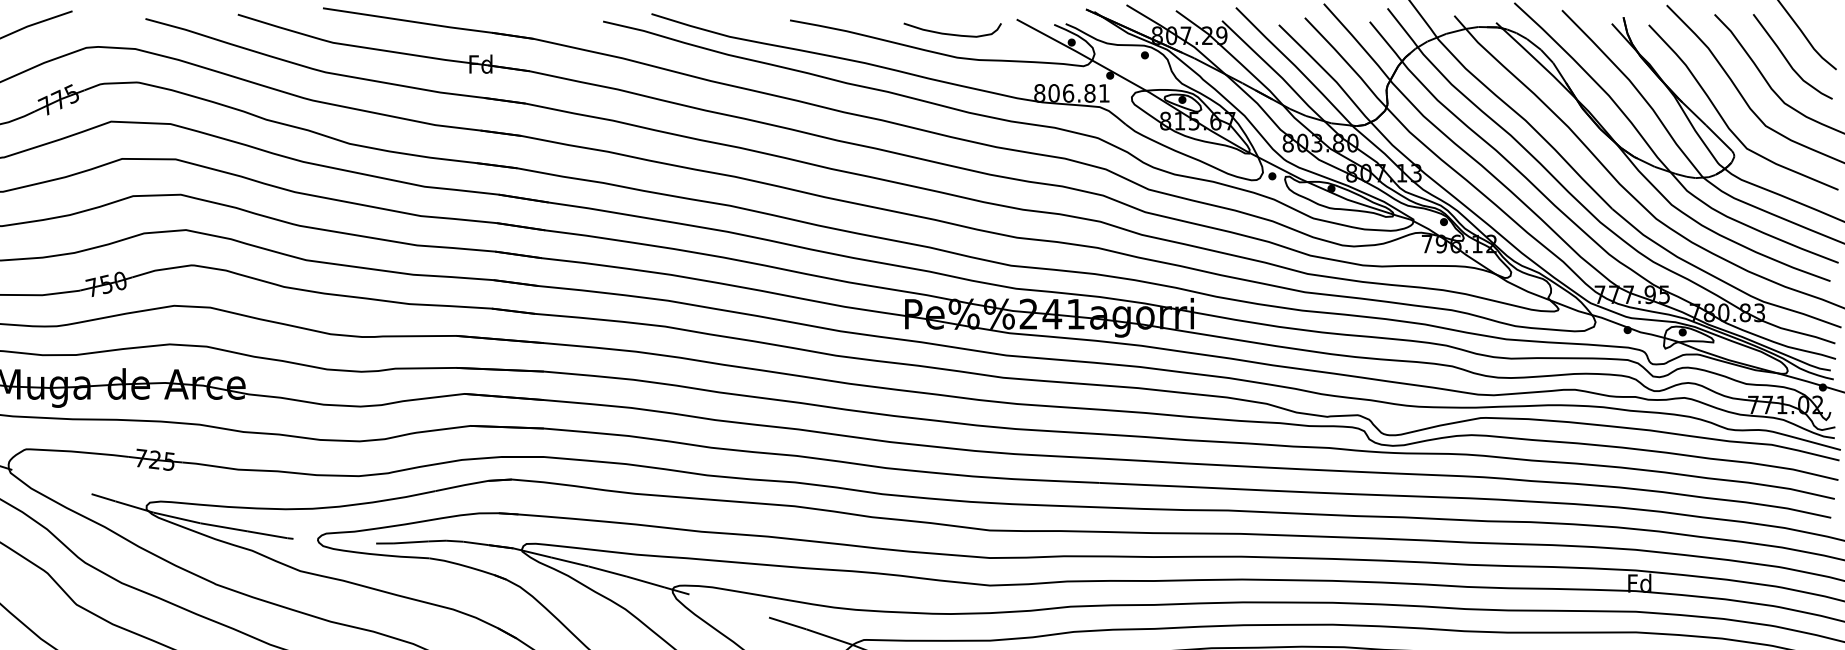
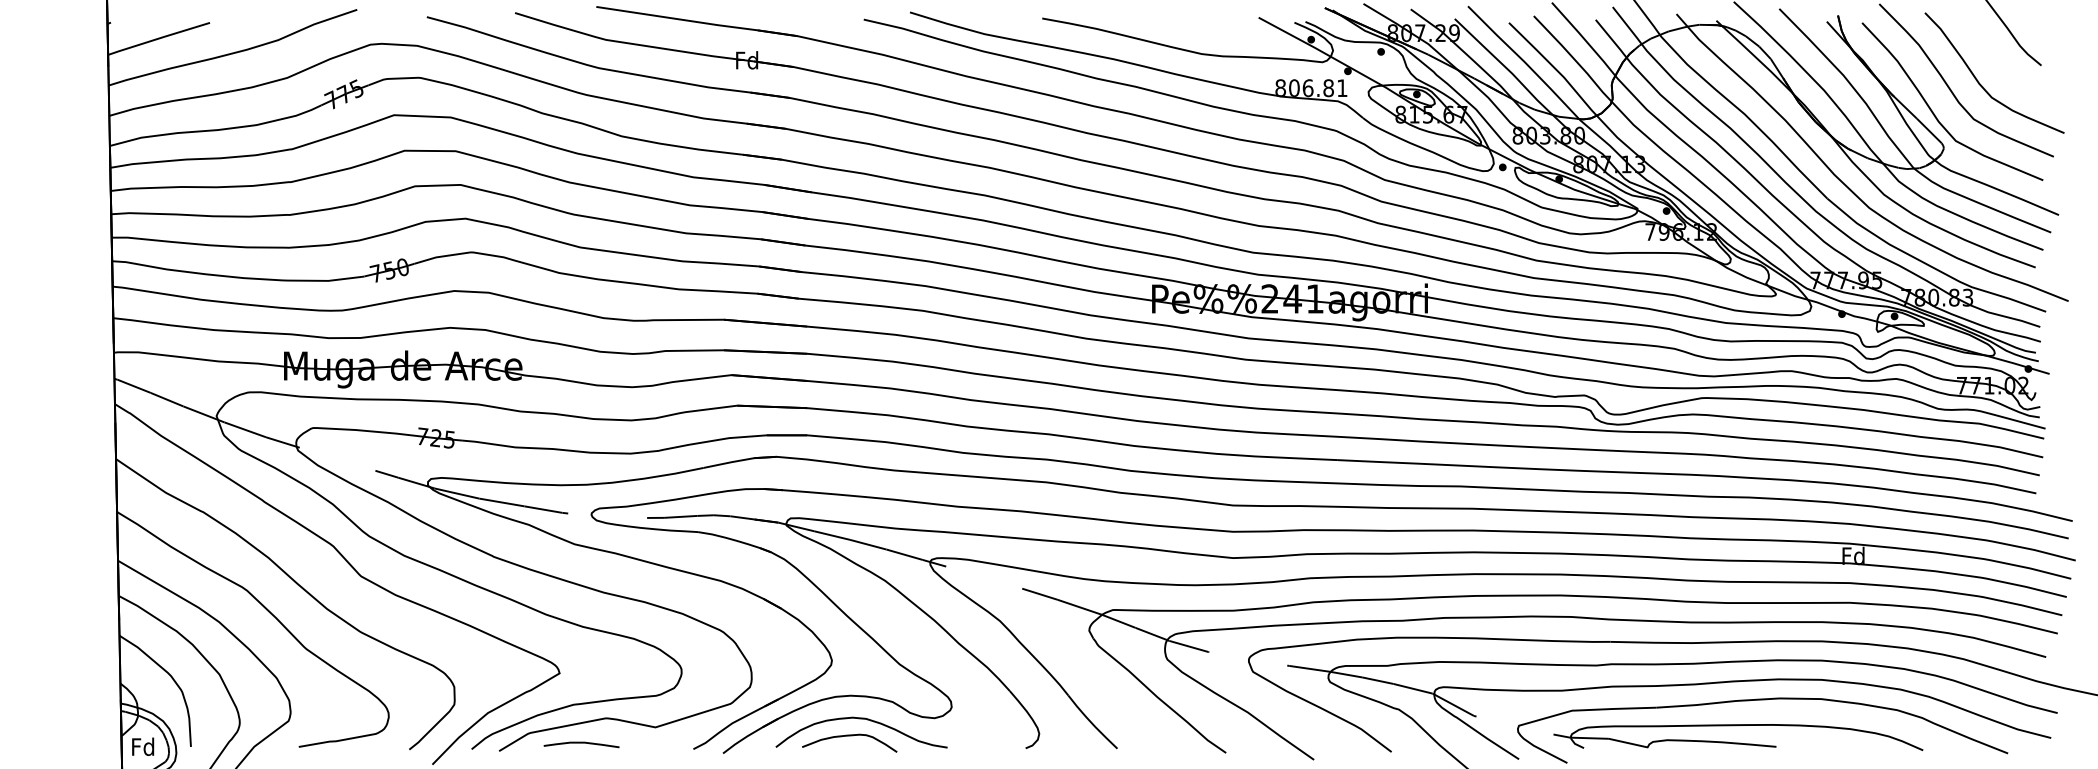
curve: (952, 34) -> (1197, 31), removed
curve: (1787, 59) -> (1994, 55), removed

